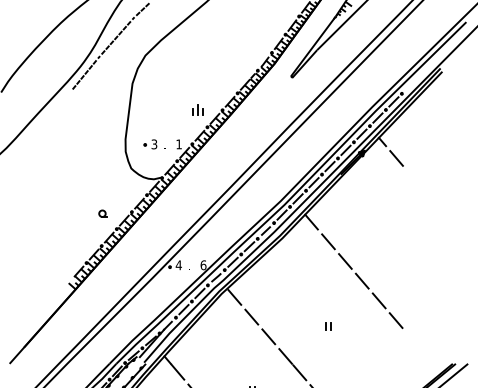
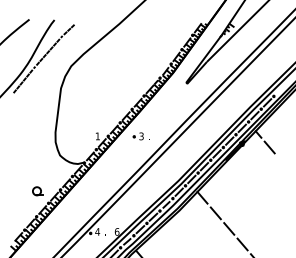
part: (197, 109) -> (112, 108), removed
part: (154, 144) -> (141, 136), moved
part: (102, 213) -> (37, 191), size x1.6

